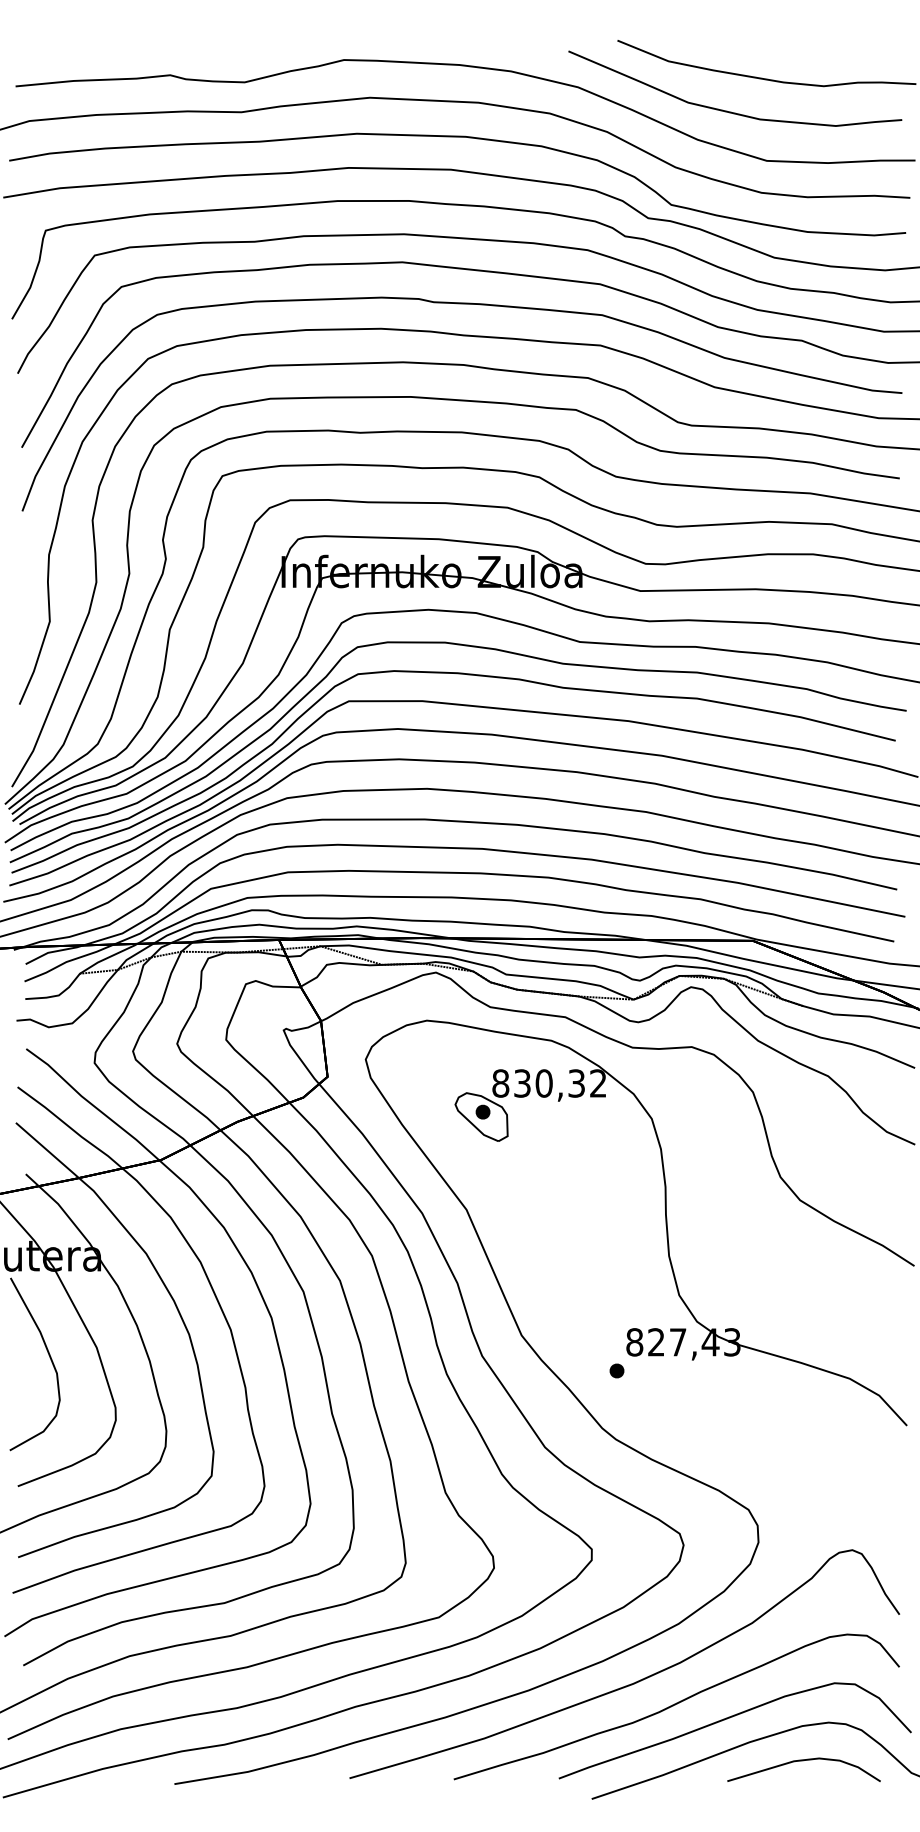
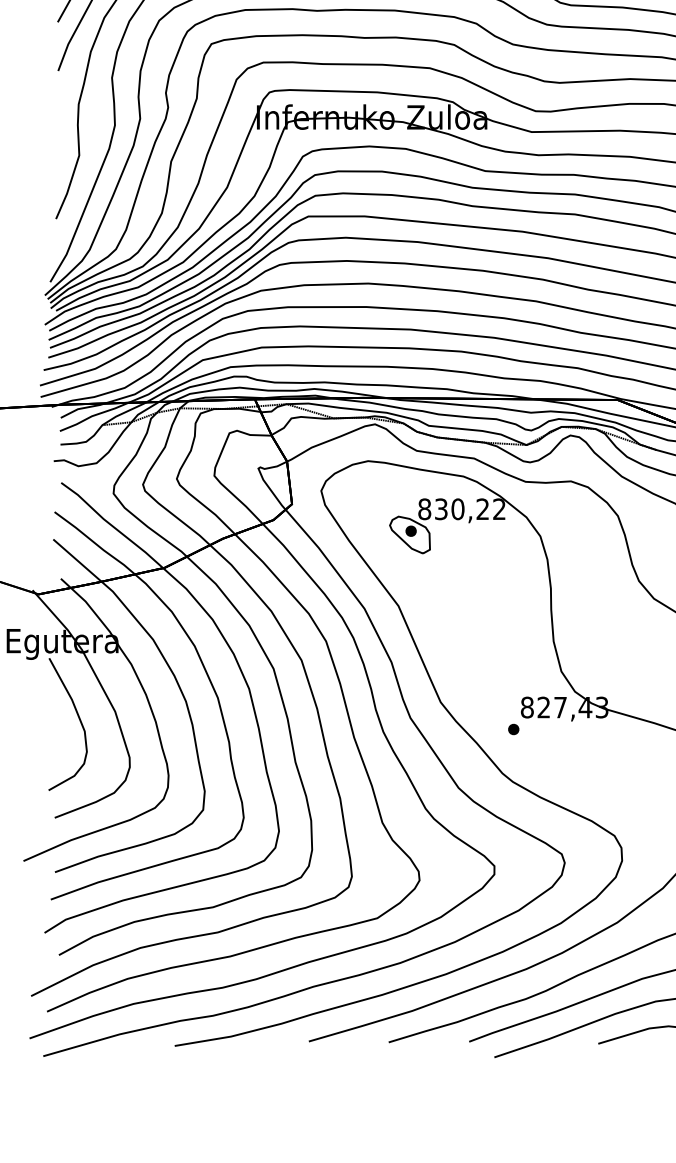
text: (576, 1083) -> (482, 509), 830,32 -> 830,22

